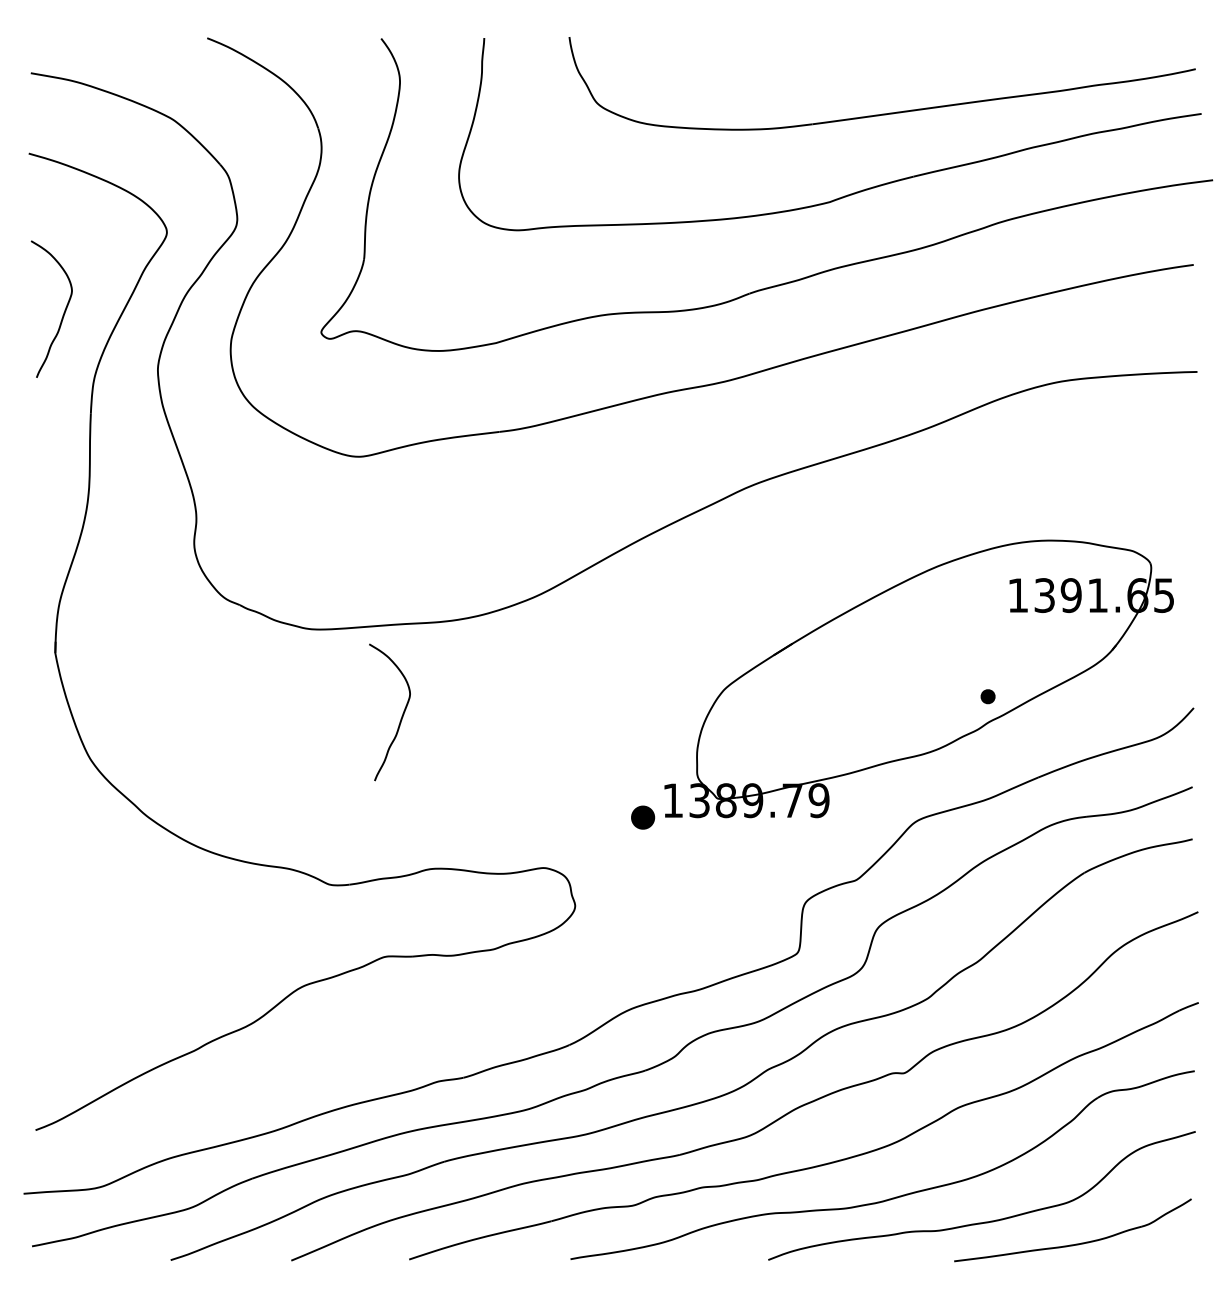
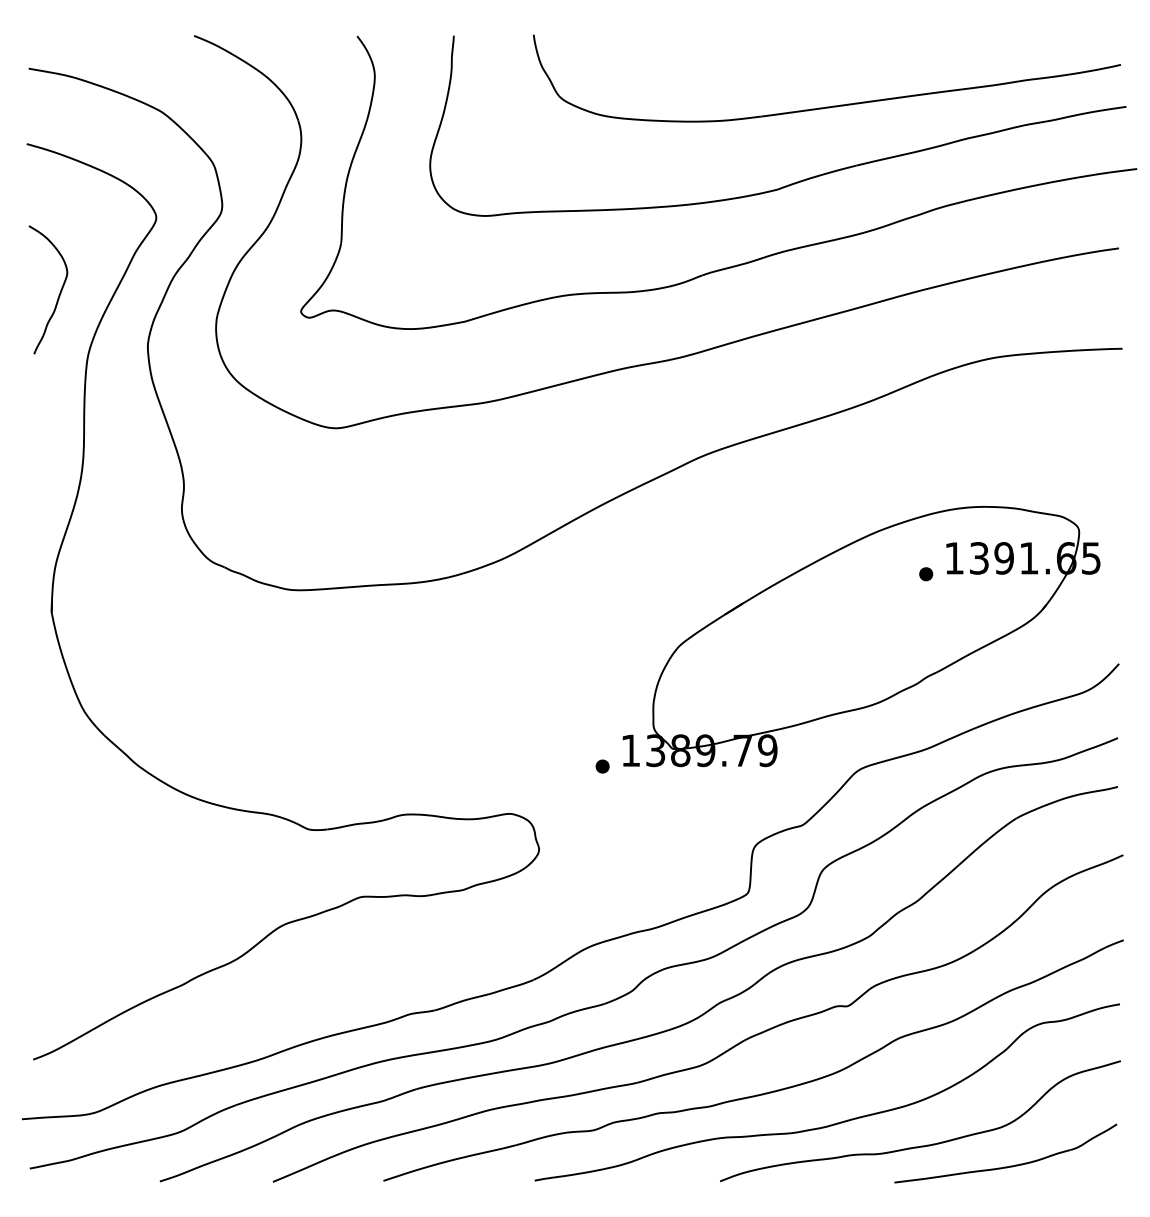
part: (988, 696) -> (926, 574), moved
curve: (401, 715) -> (376, 670), removed
part: (642, 817) -> (602, 766), size x0.62

